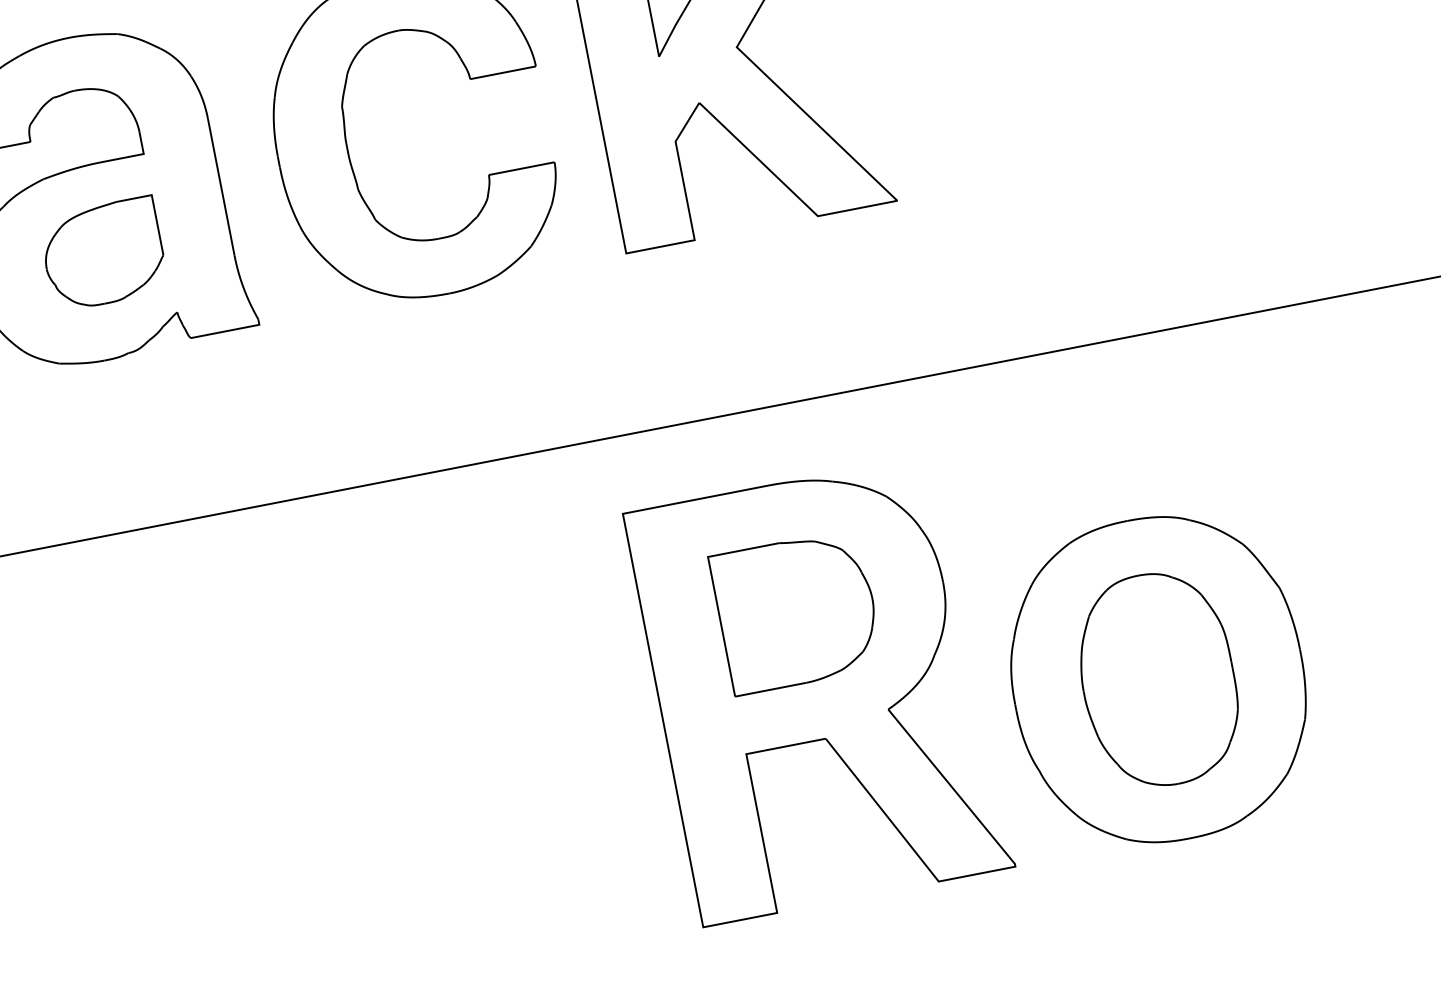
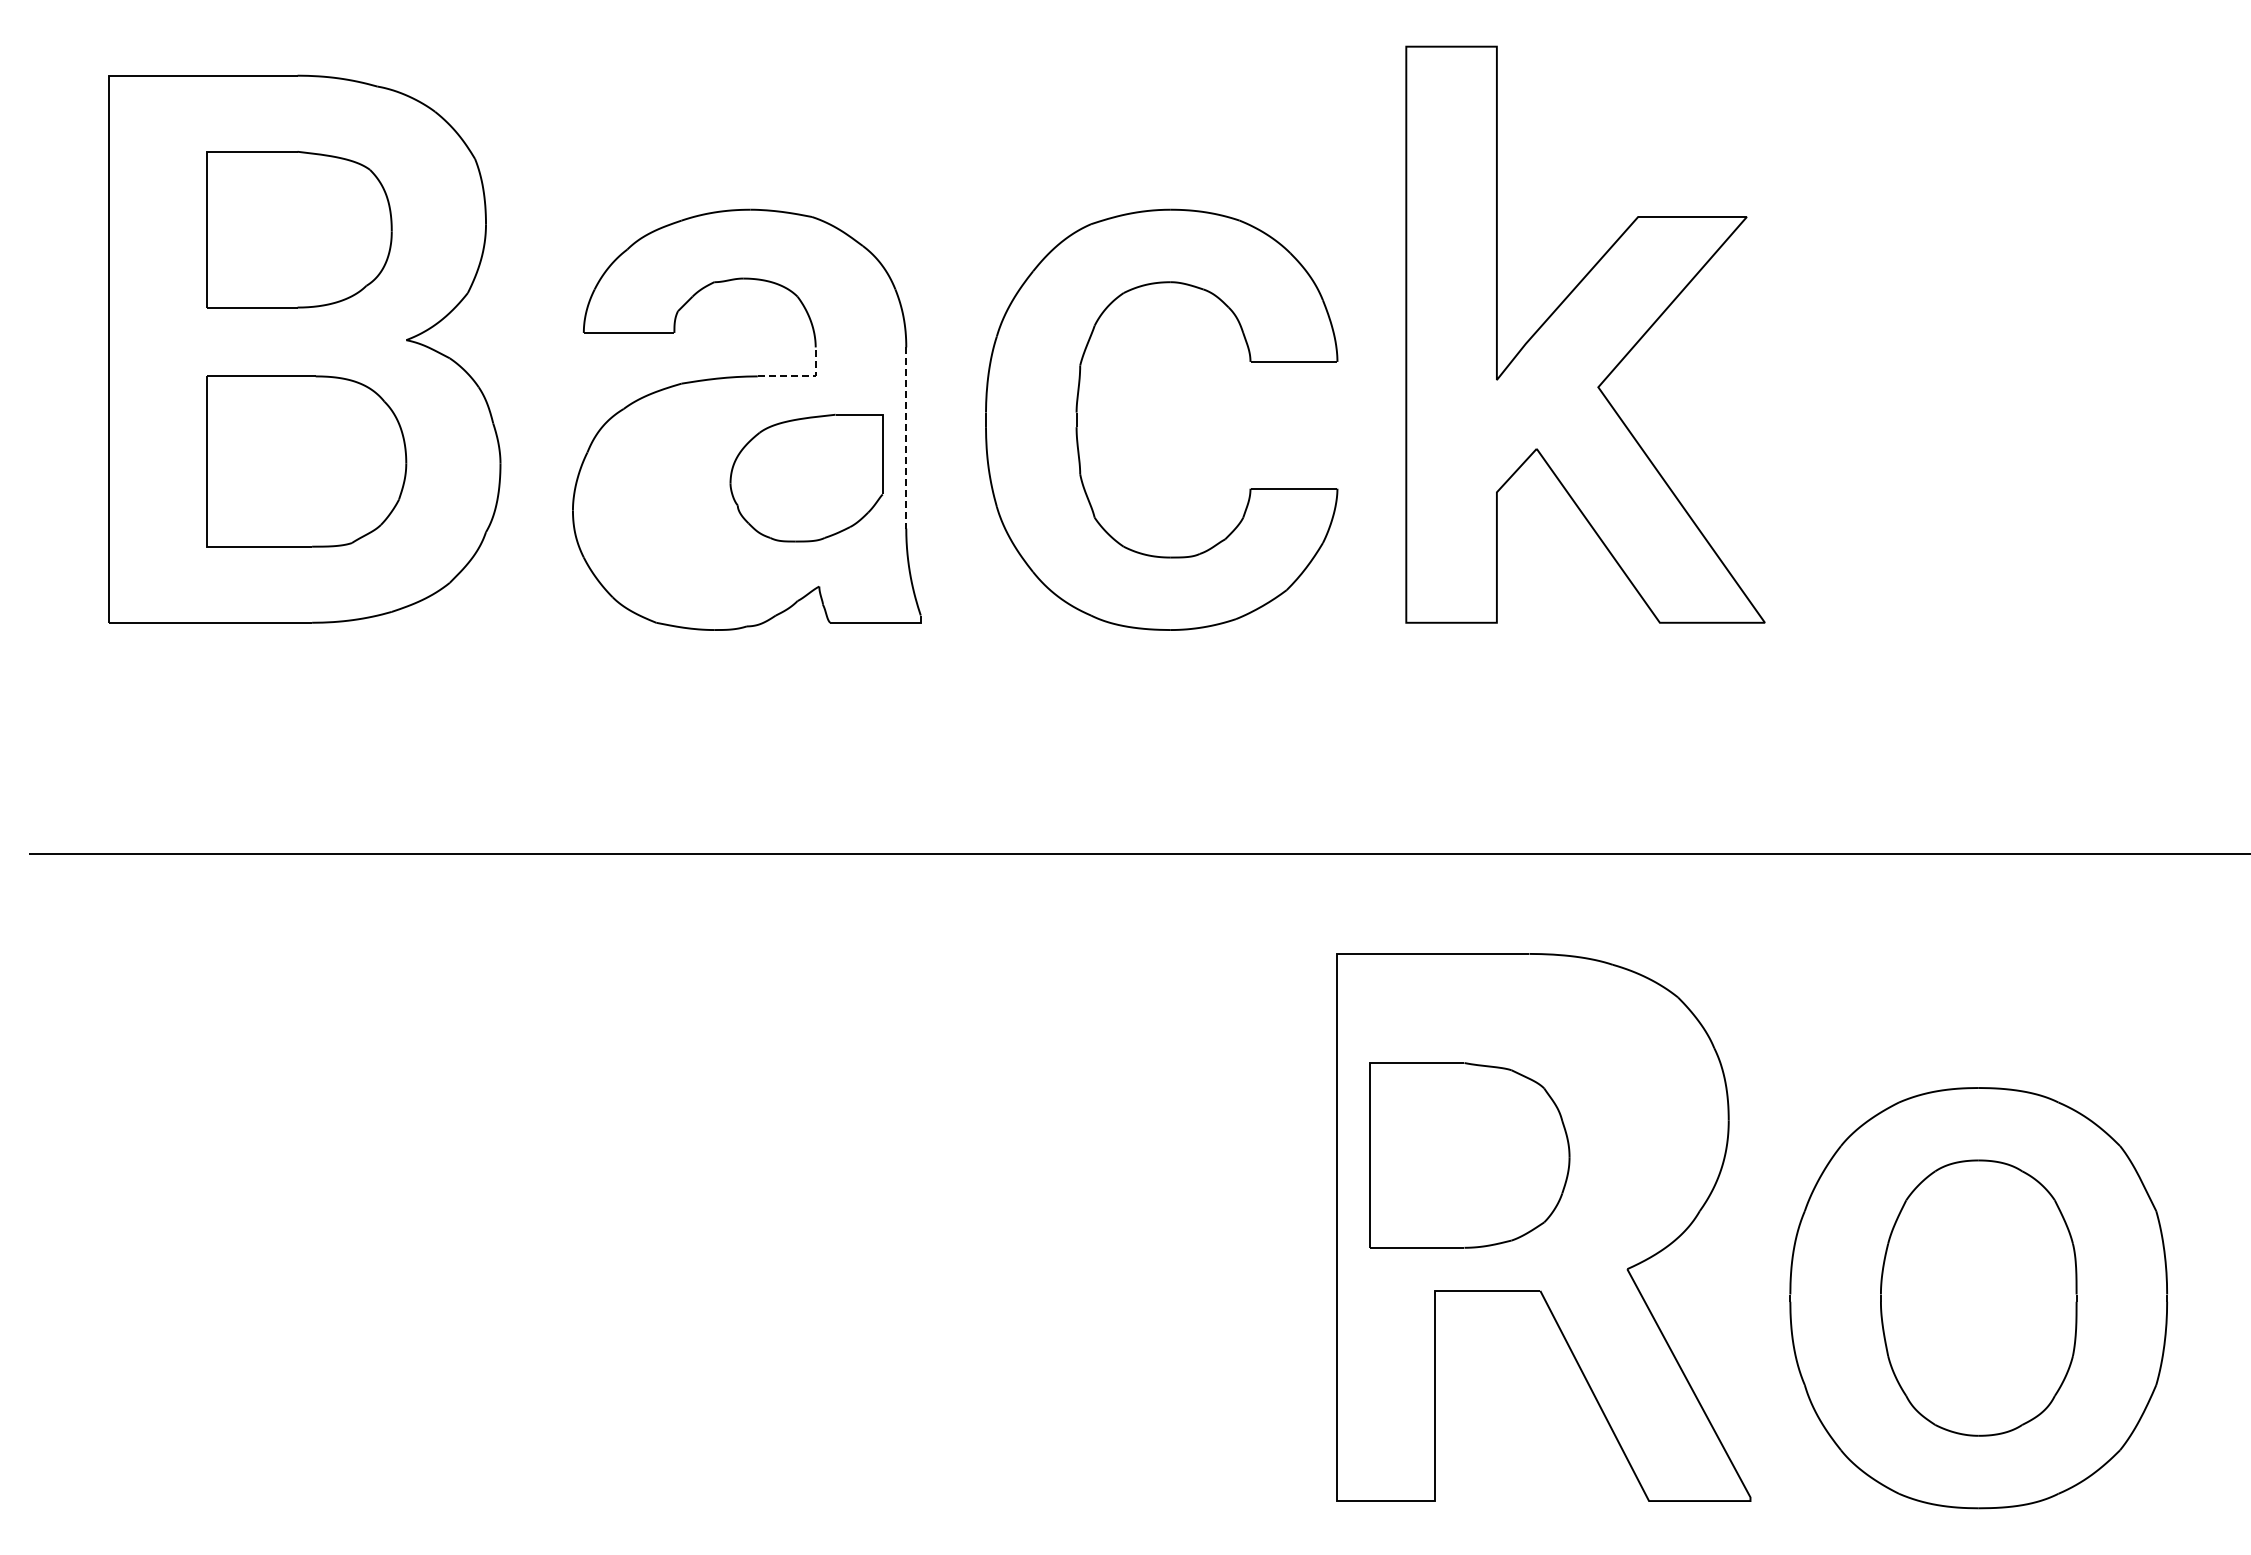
line: (133, 156) -> (801, 376), solid -> dashed
line: (221, 187) -> (906, 438), solid -> dashed
part: (103, 254) -> (806, 478), moved
part: (796, 612) -> (1469, 1155), moved

